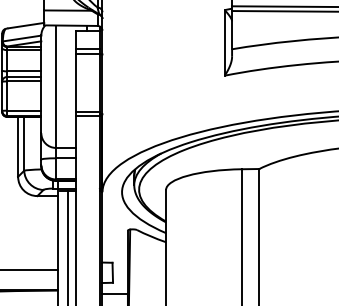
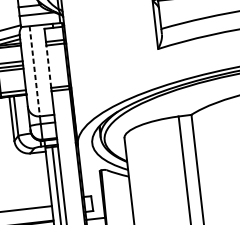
line: (75, 82) -> (48, 66), solid -> dashed
line: (56, 87) -> (35, 71), solid -> dashed

